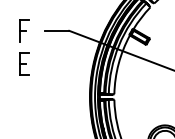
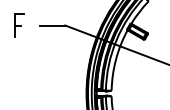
part: (24, 63) -> (19, 59), removed

